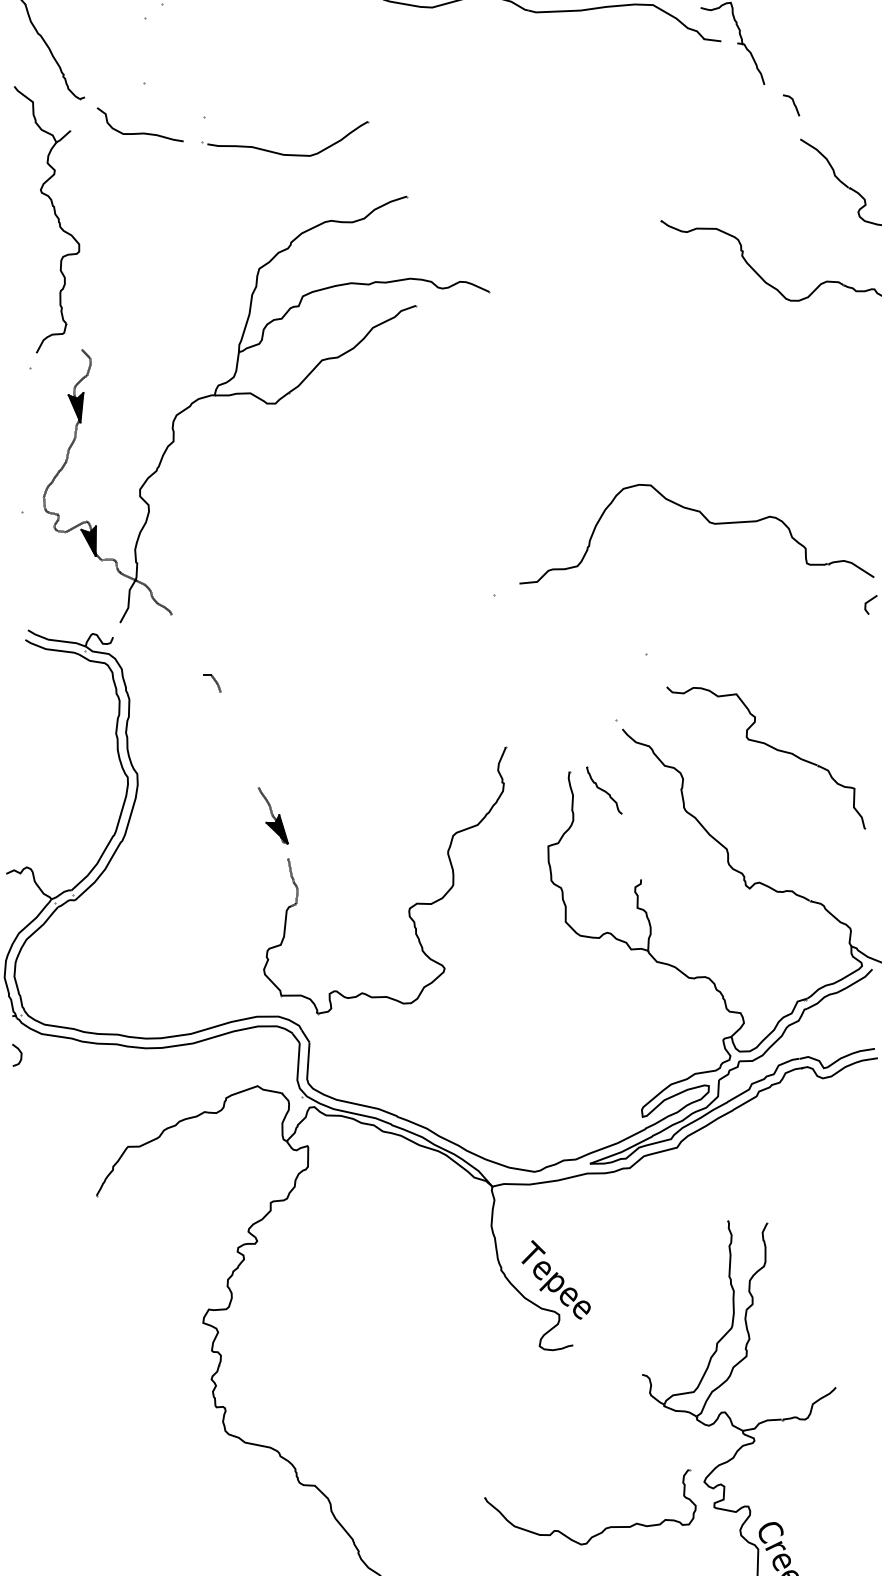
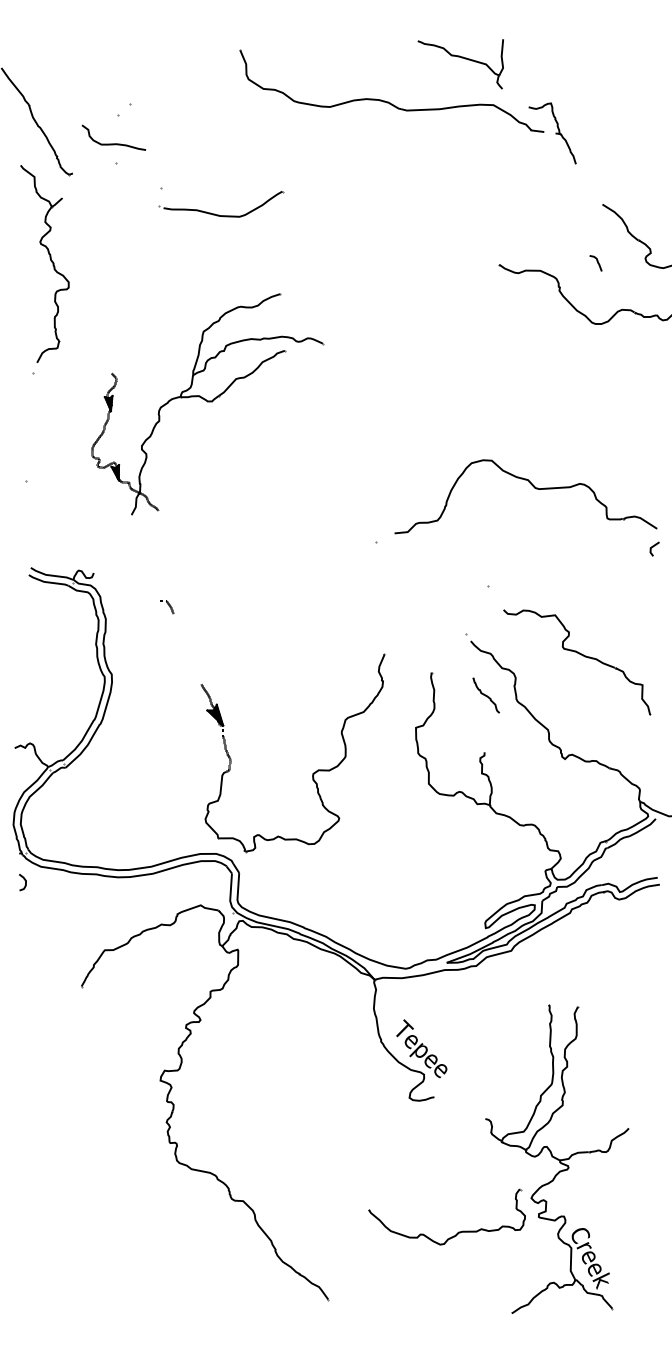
curve: (793, 105) -> (597, 263), moved
curve: (139, 132) -> (113, 143), moved
part: (266, 409) -> (207, 404), size x0.7
part: (603, 790) -> (485, 695), moved

